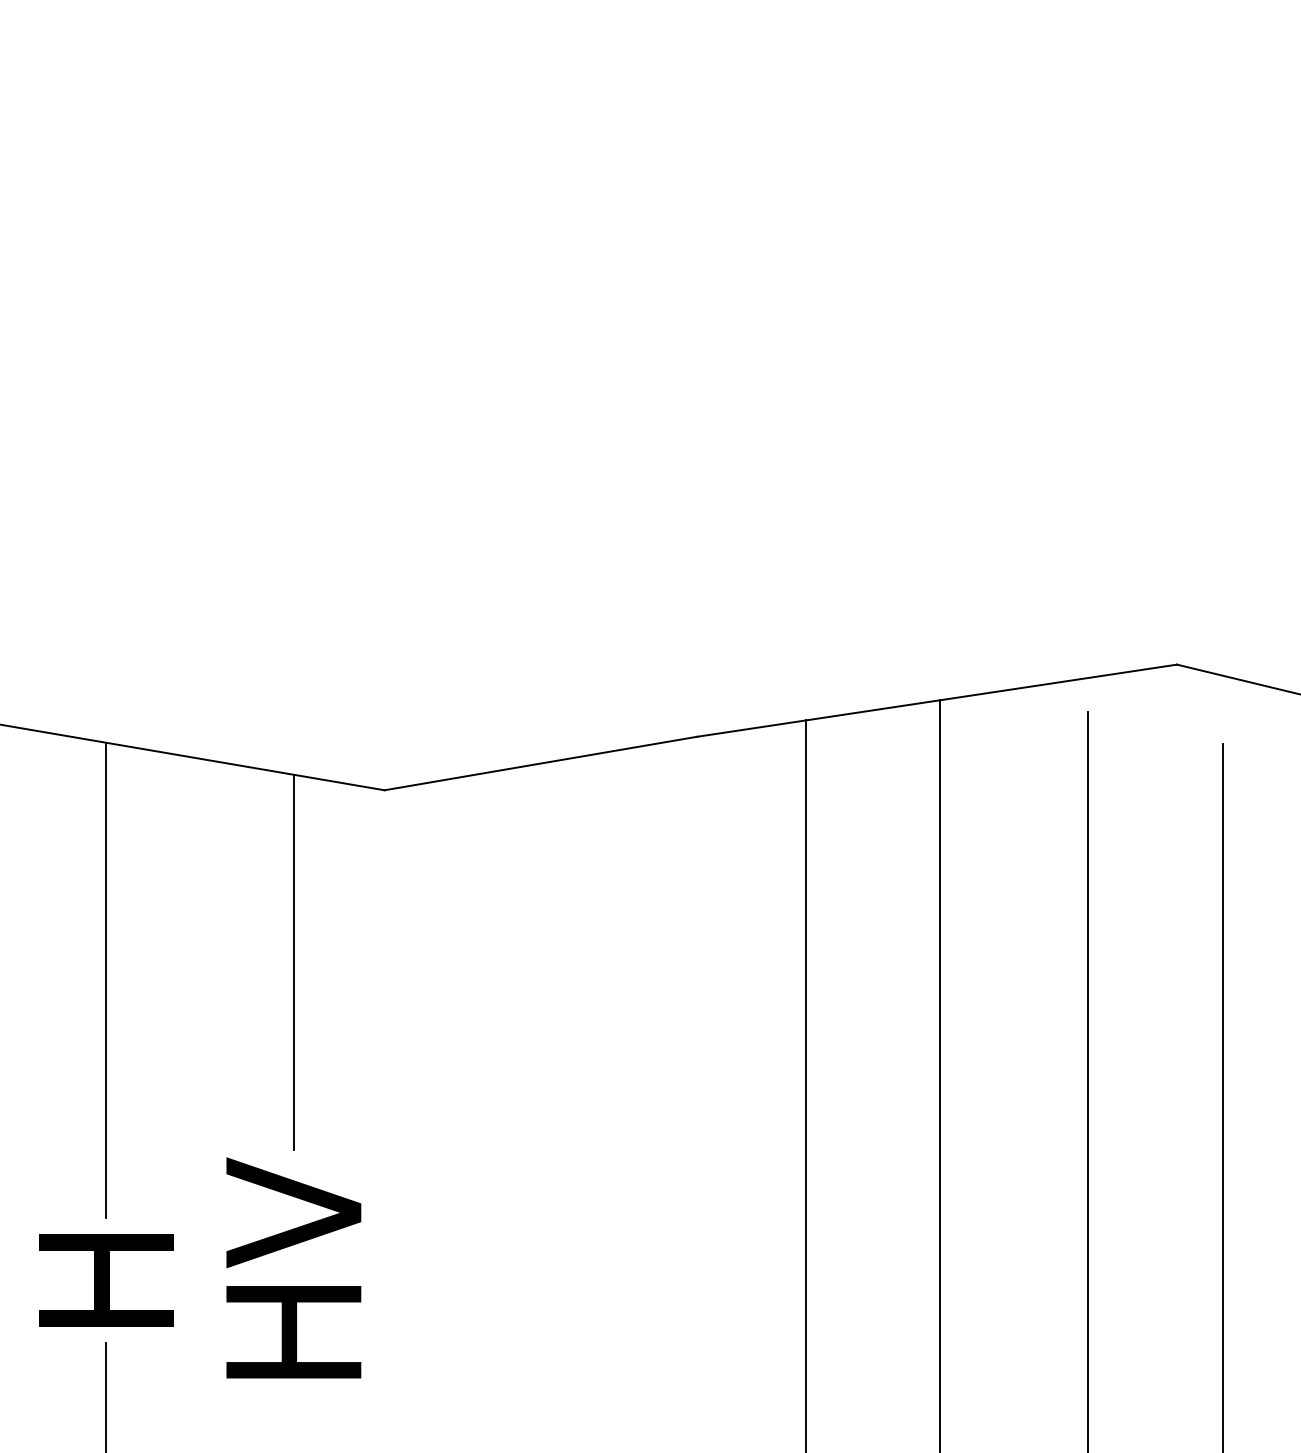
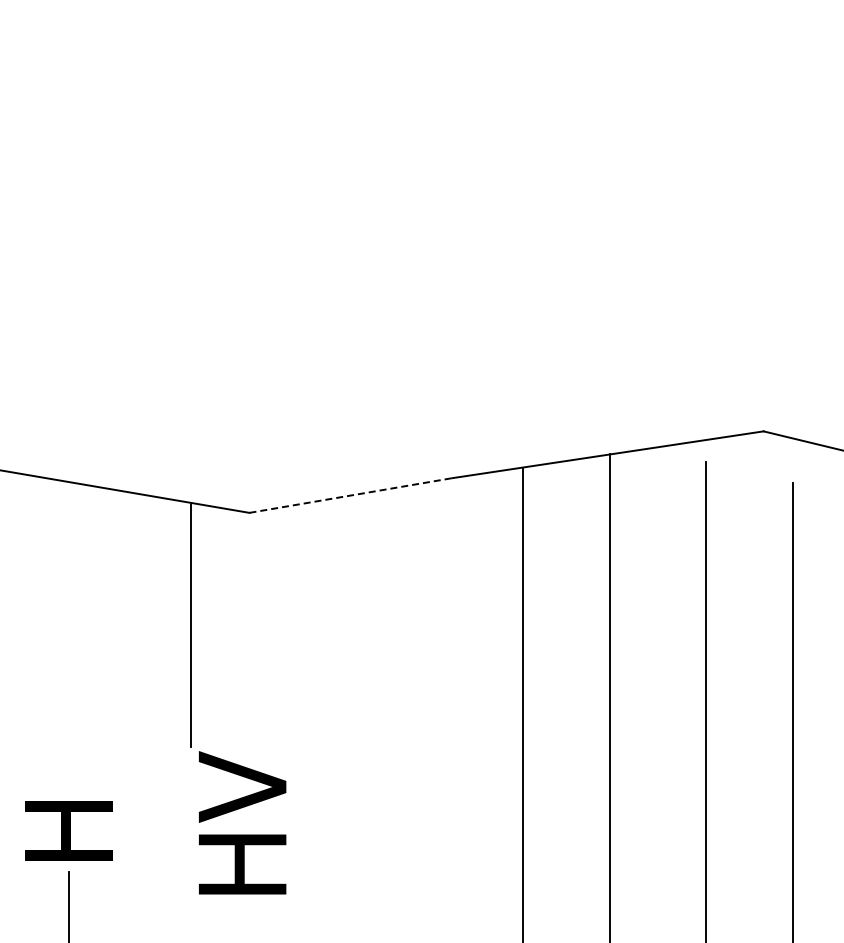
line: (540, 763) -> (350, 495), solid -> dashed
line: (105, 980) -> (68, 636), removed
text: (293, 1267) -> (242, 822), moved

